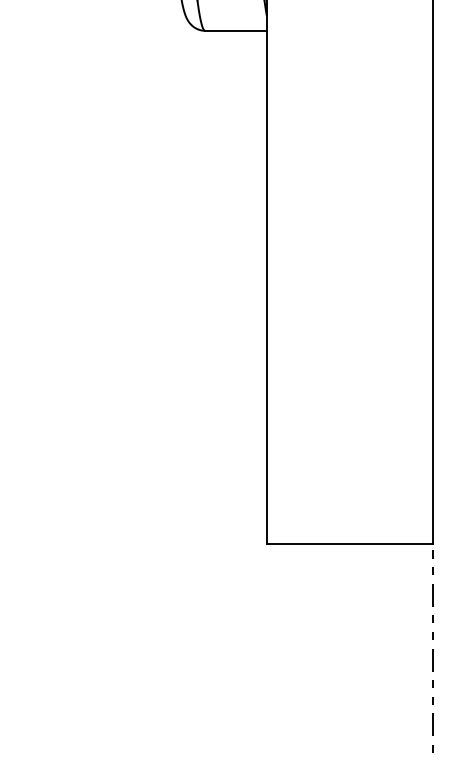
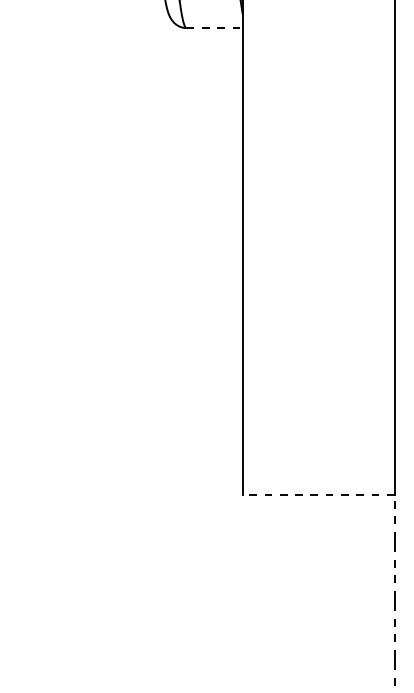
line: (236, 31) -> (215, 28), solid -> dashed
line: (349, 544) -> (318, 495), solid -> dashed

